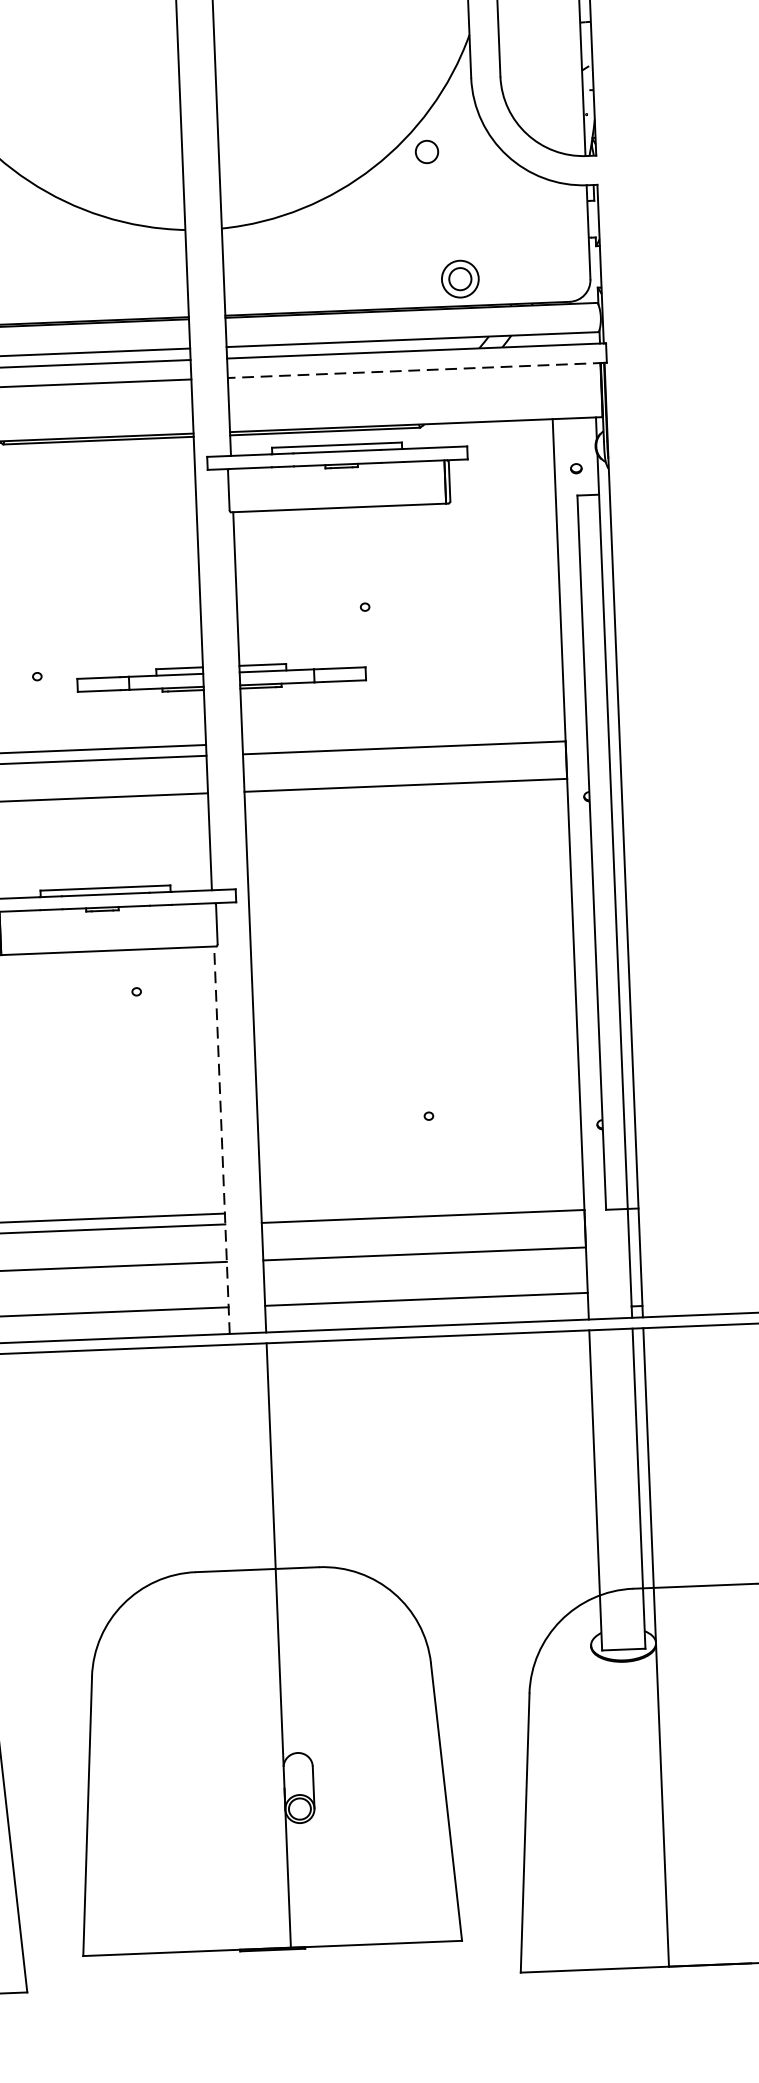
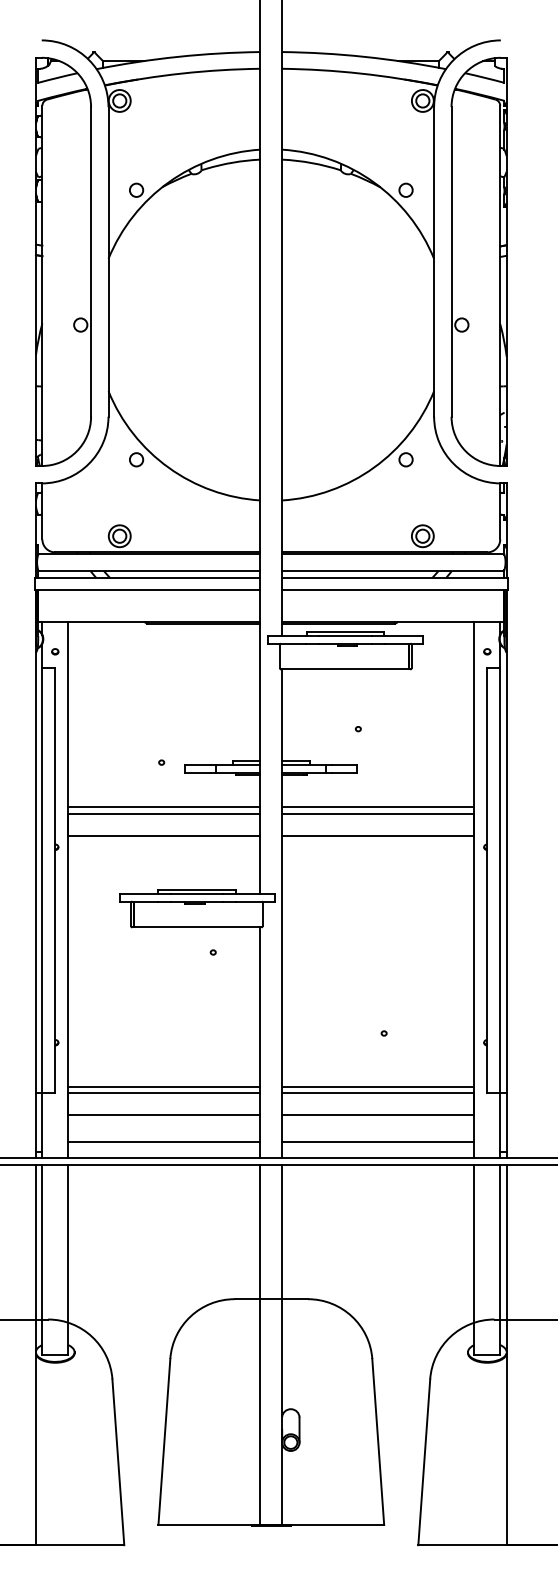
line: (414, 370) -> (393, 589), dashed -> solid
line: (404, 737) -> (378, 807), added
line: (222, 1139) -> (260, 1042), dashed -> solid
line: (422, 1205) -> (378, 1086), added
line: (242, 1646) -> (260, 1344), added

